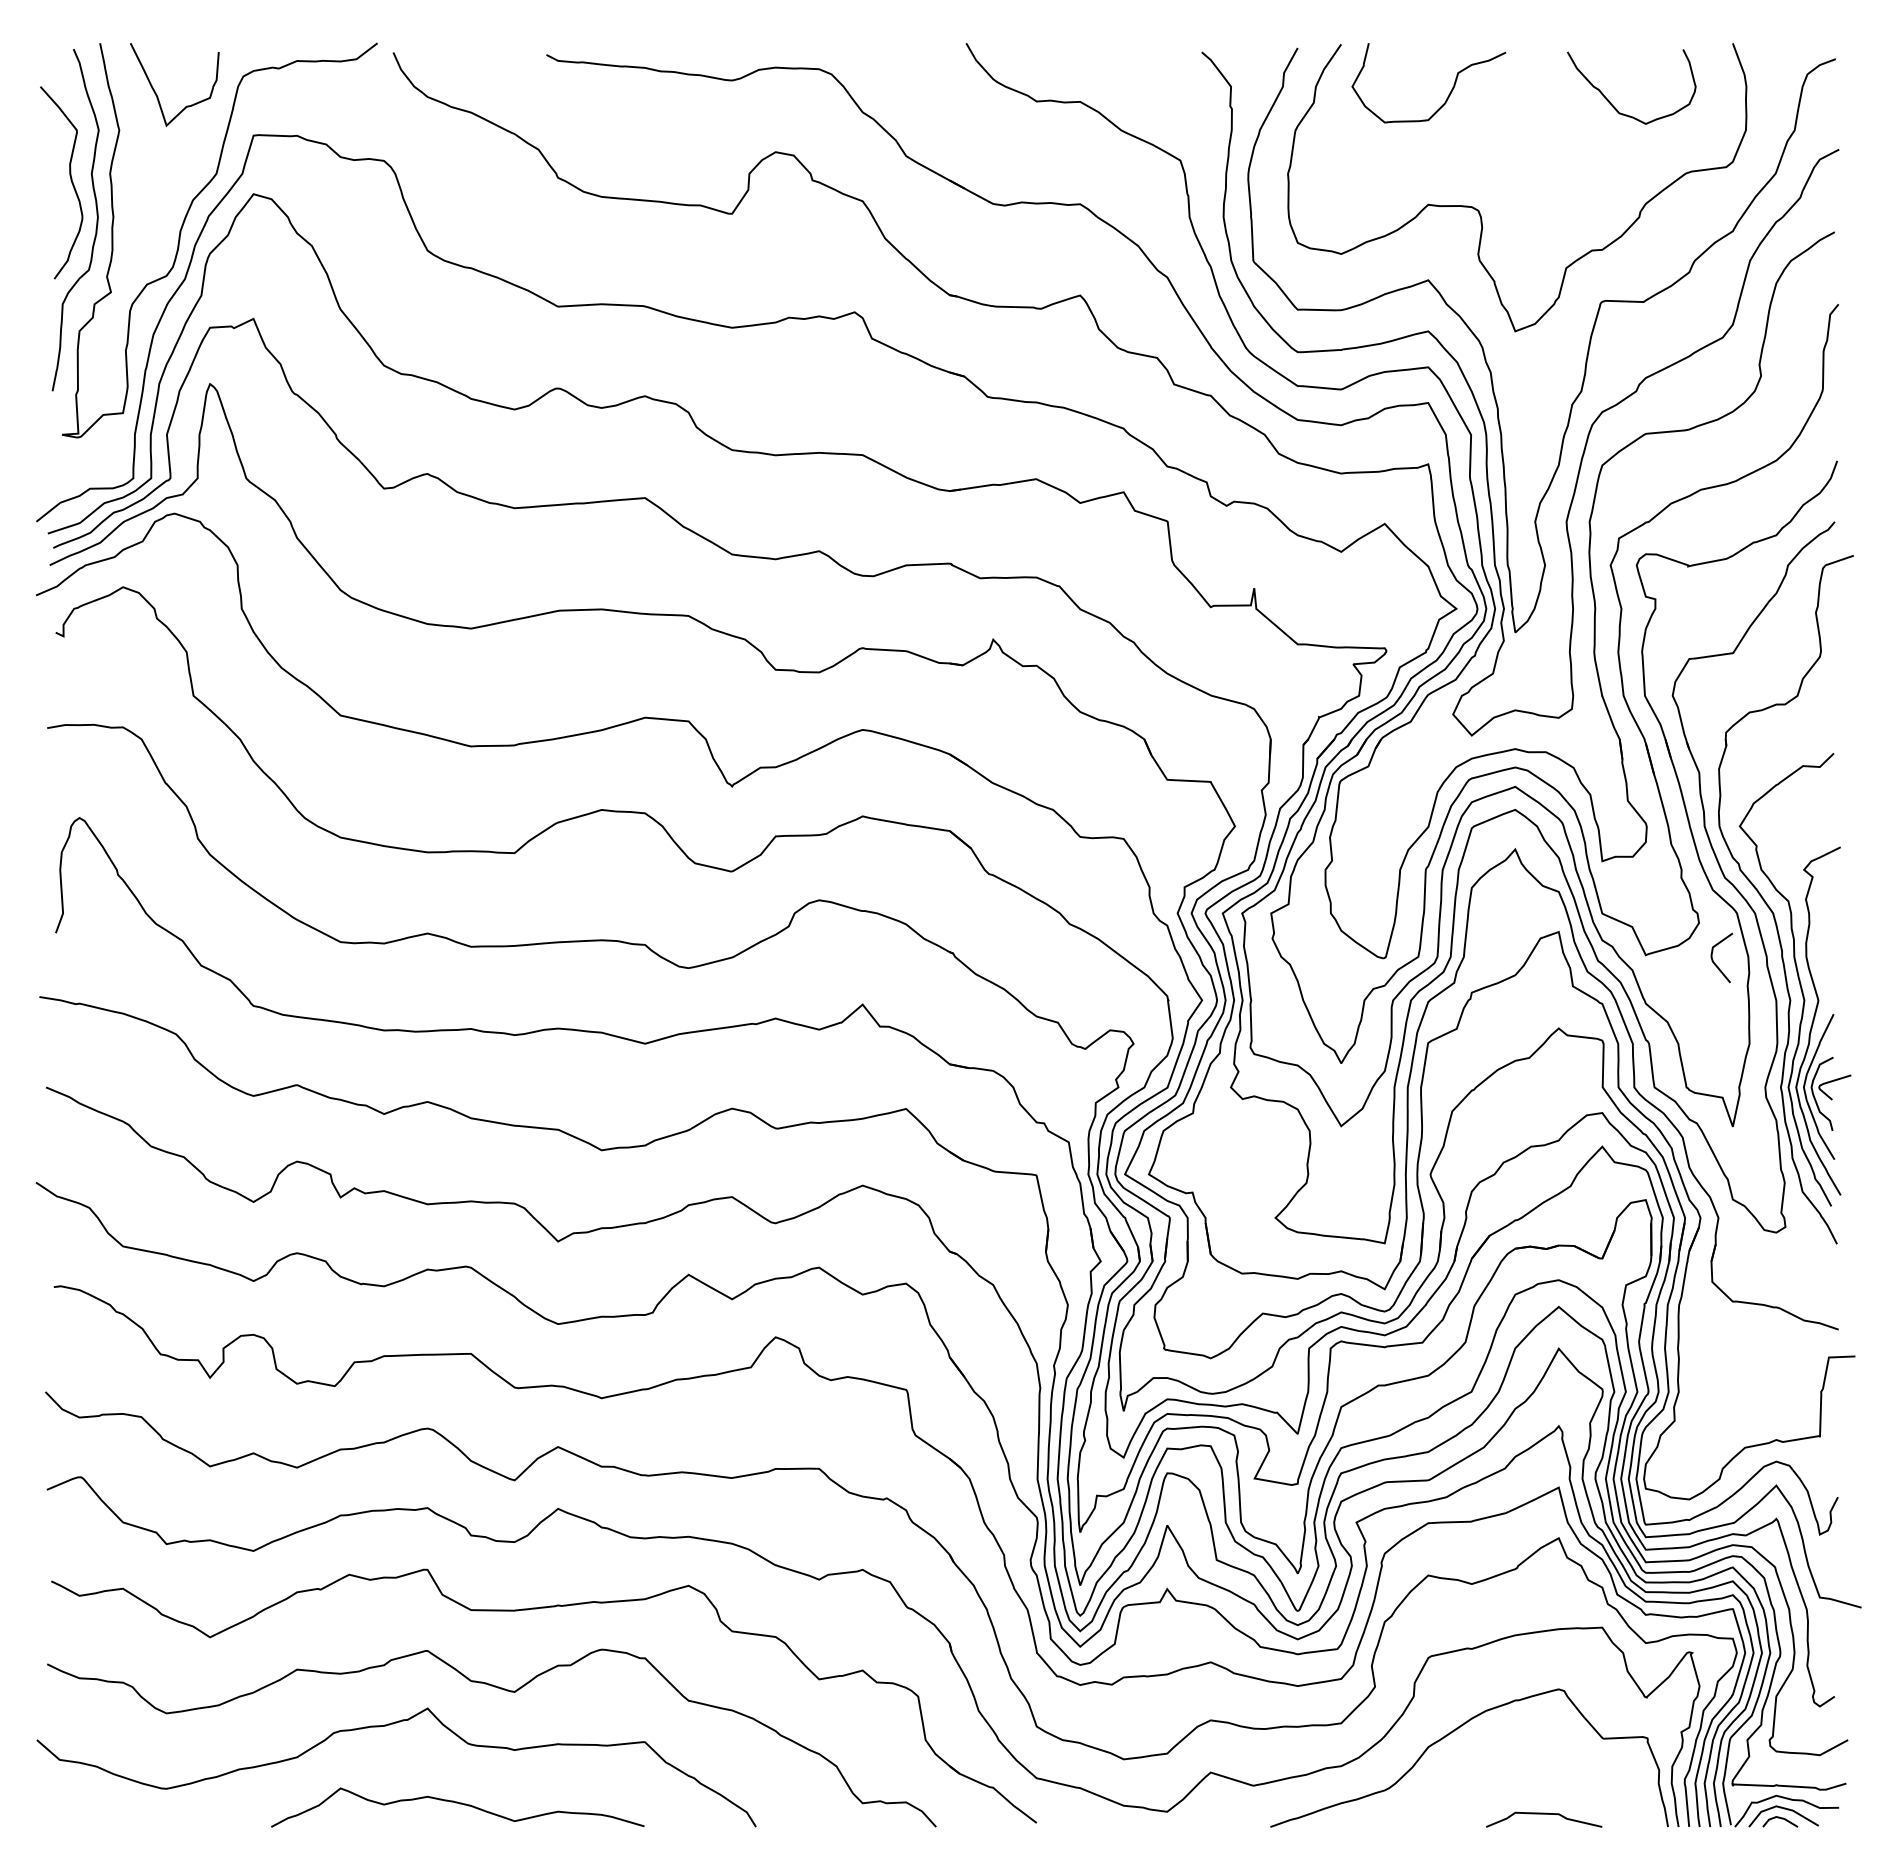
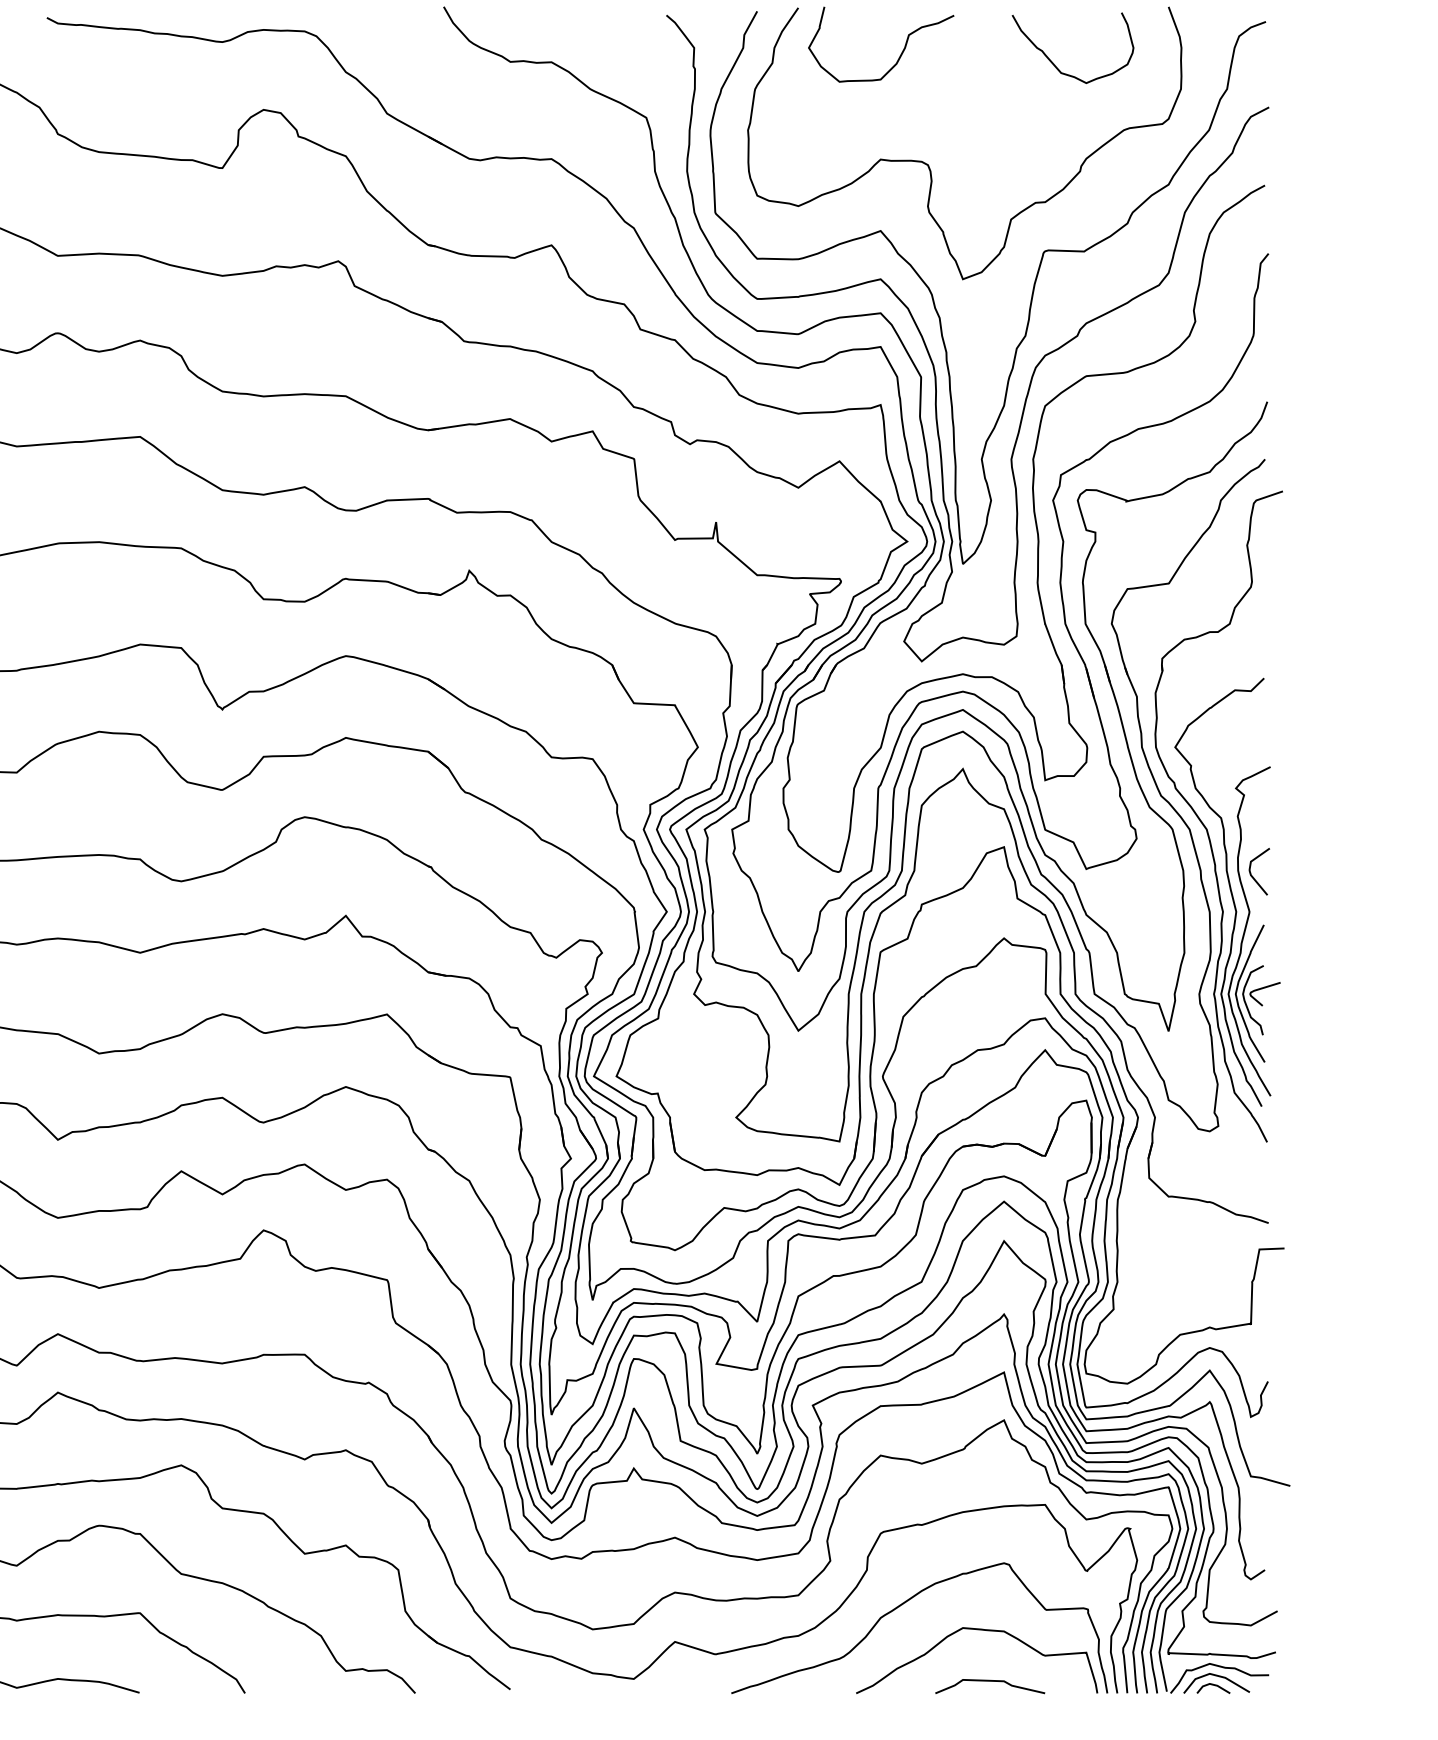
curve: (1713, 959) -> (1251, 873), moved
curve: (1531, 1760) -> (978, 1630), added

